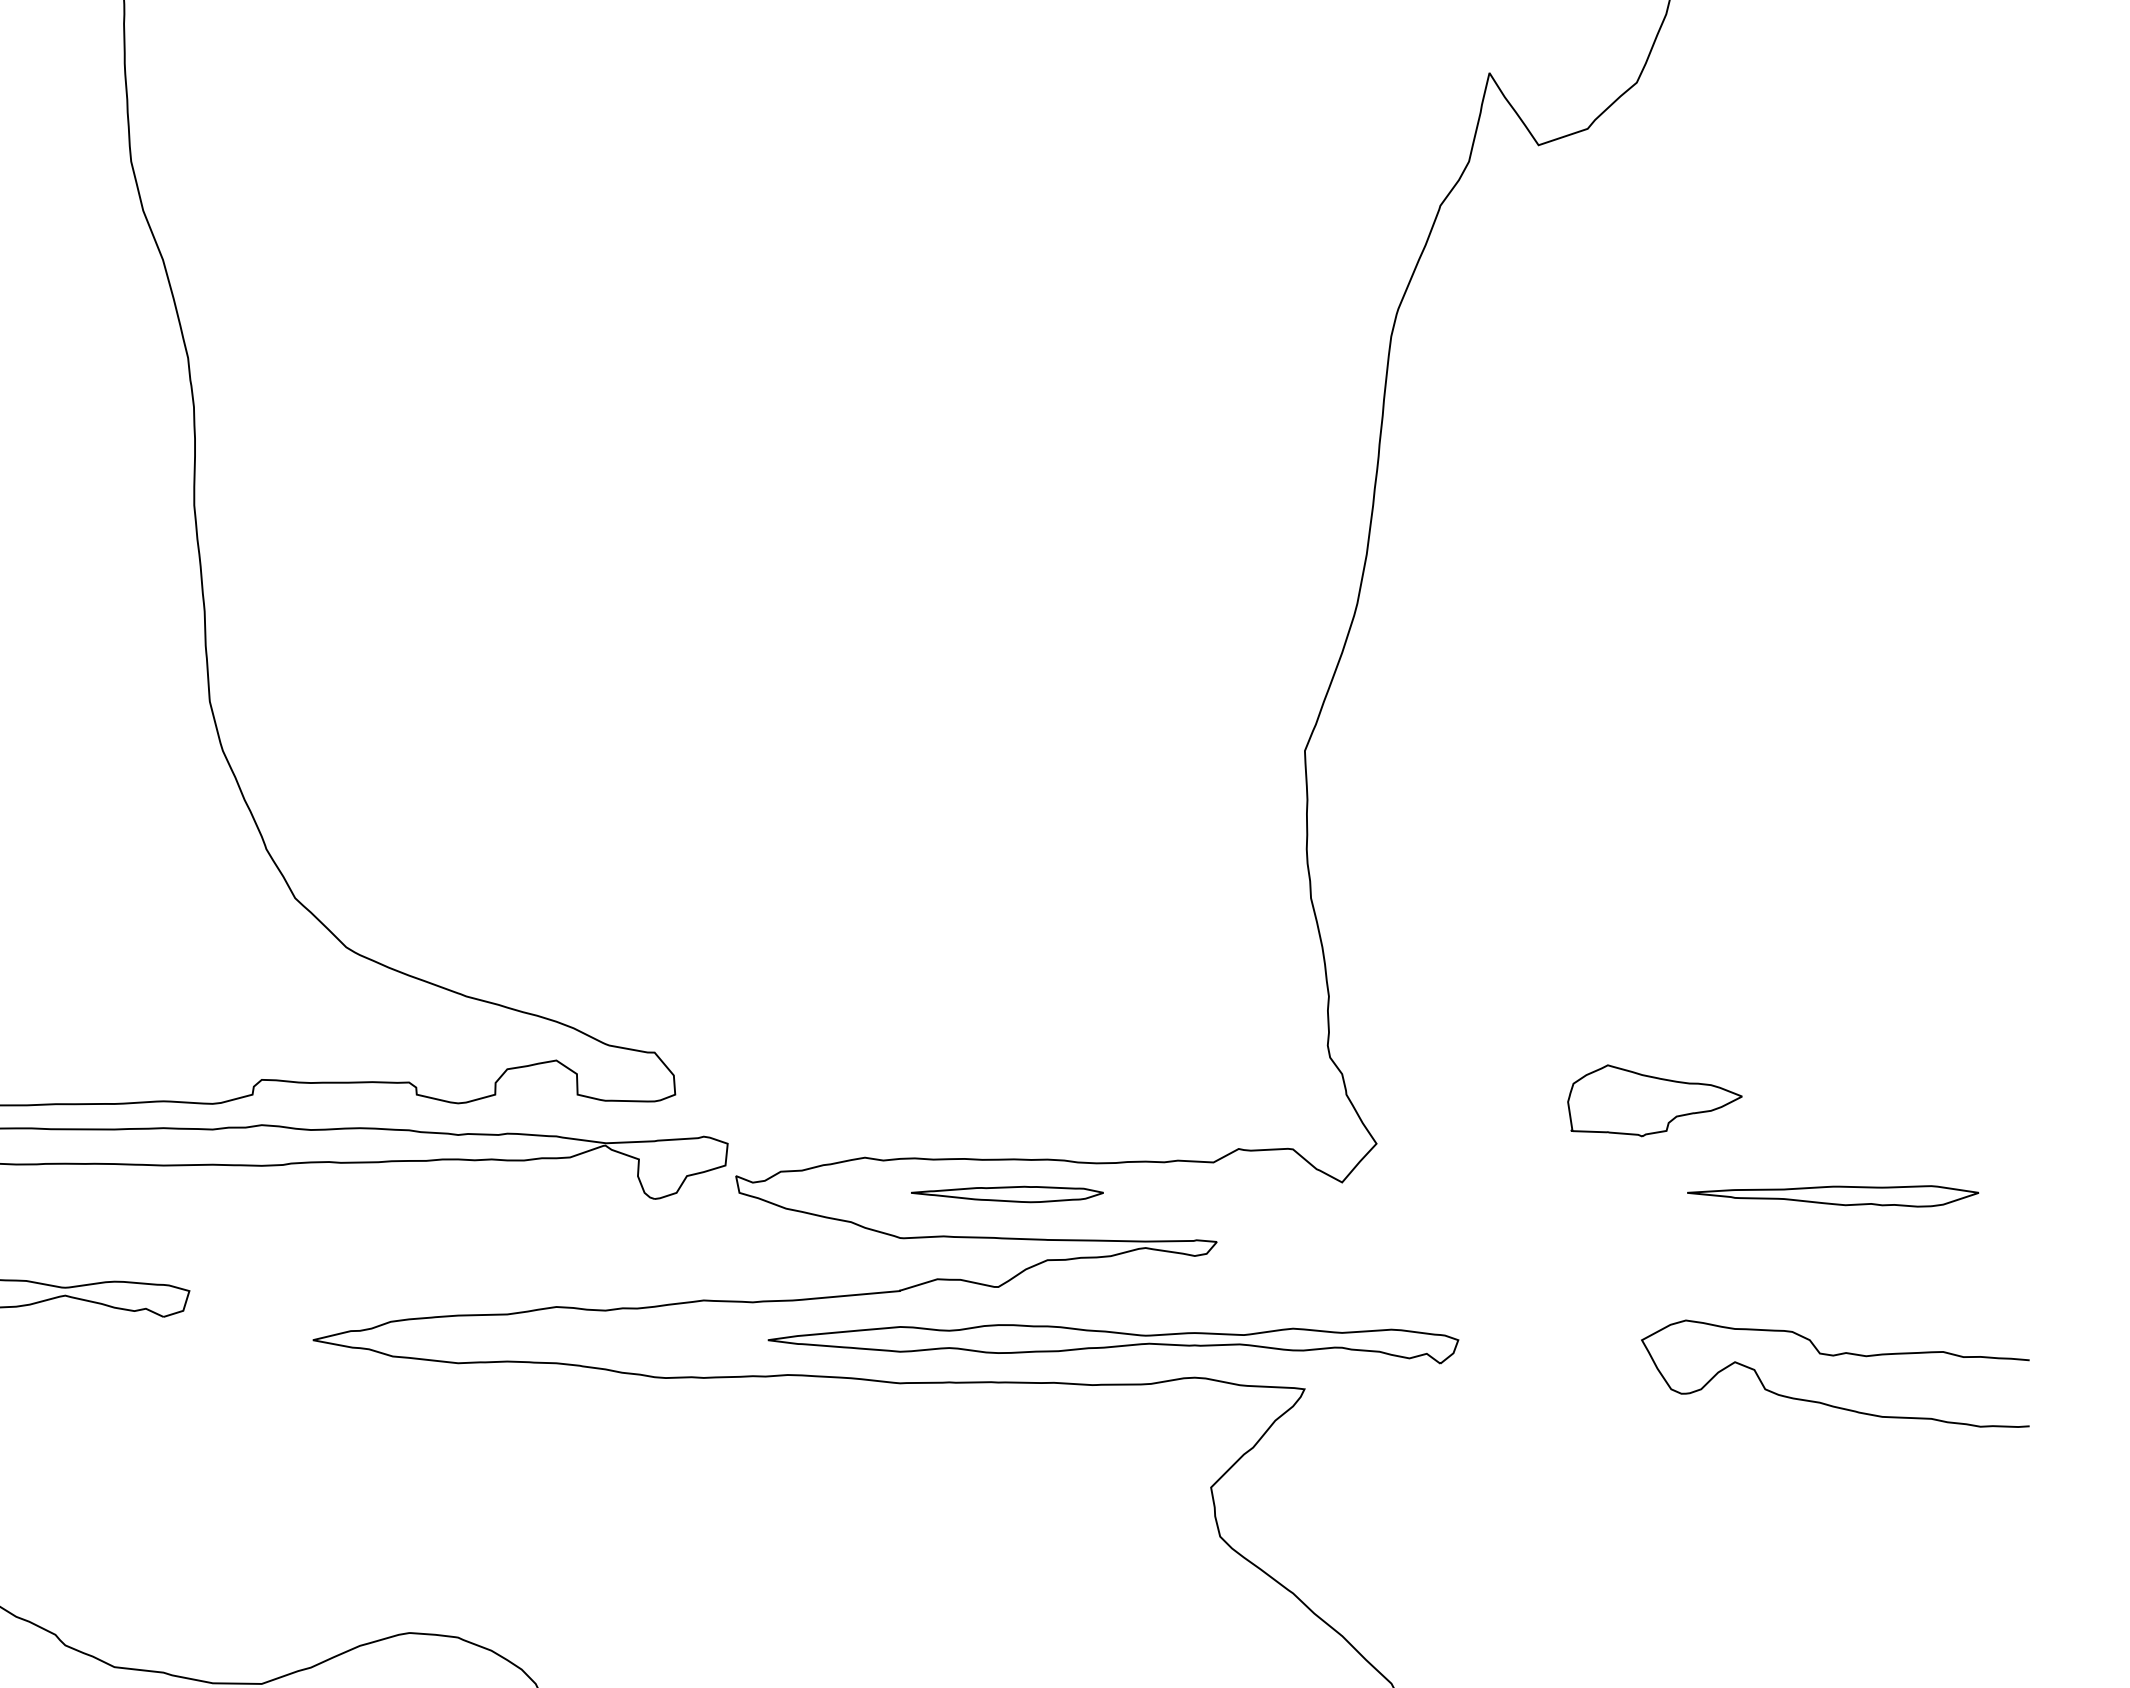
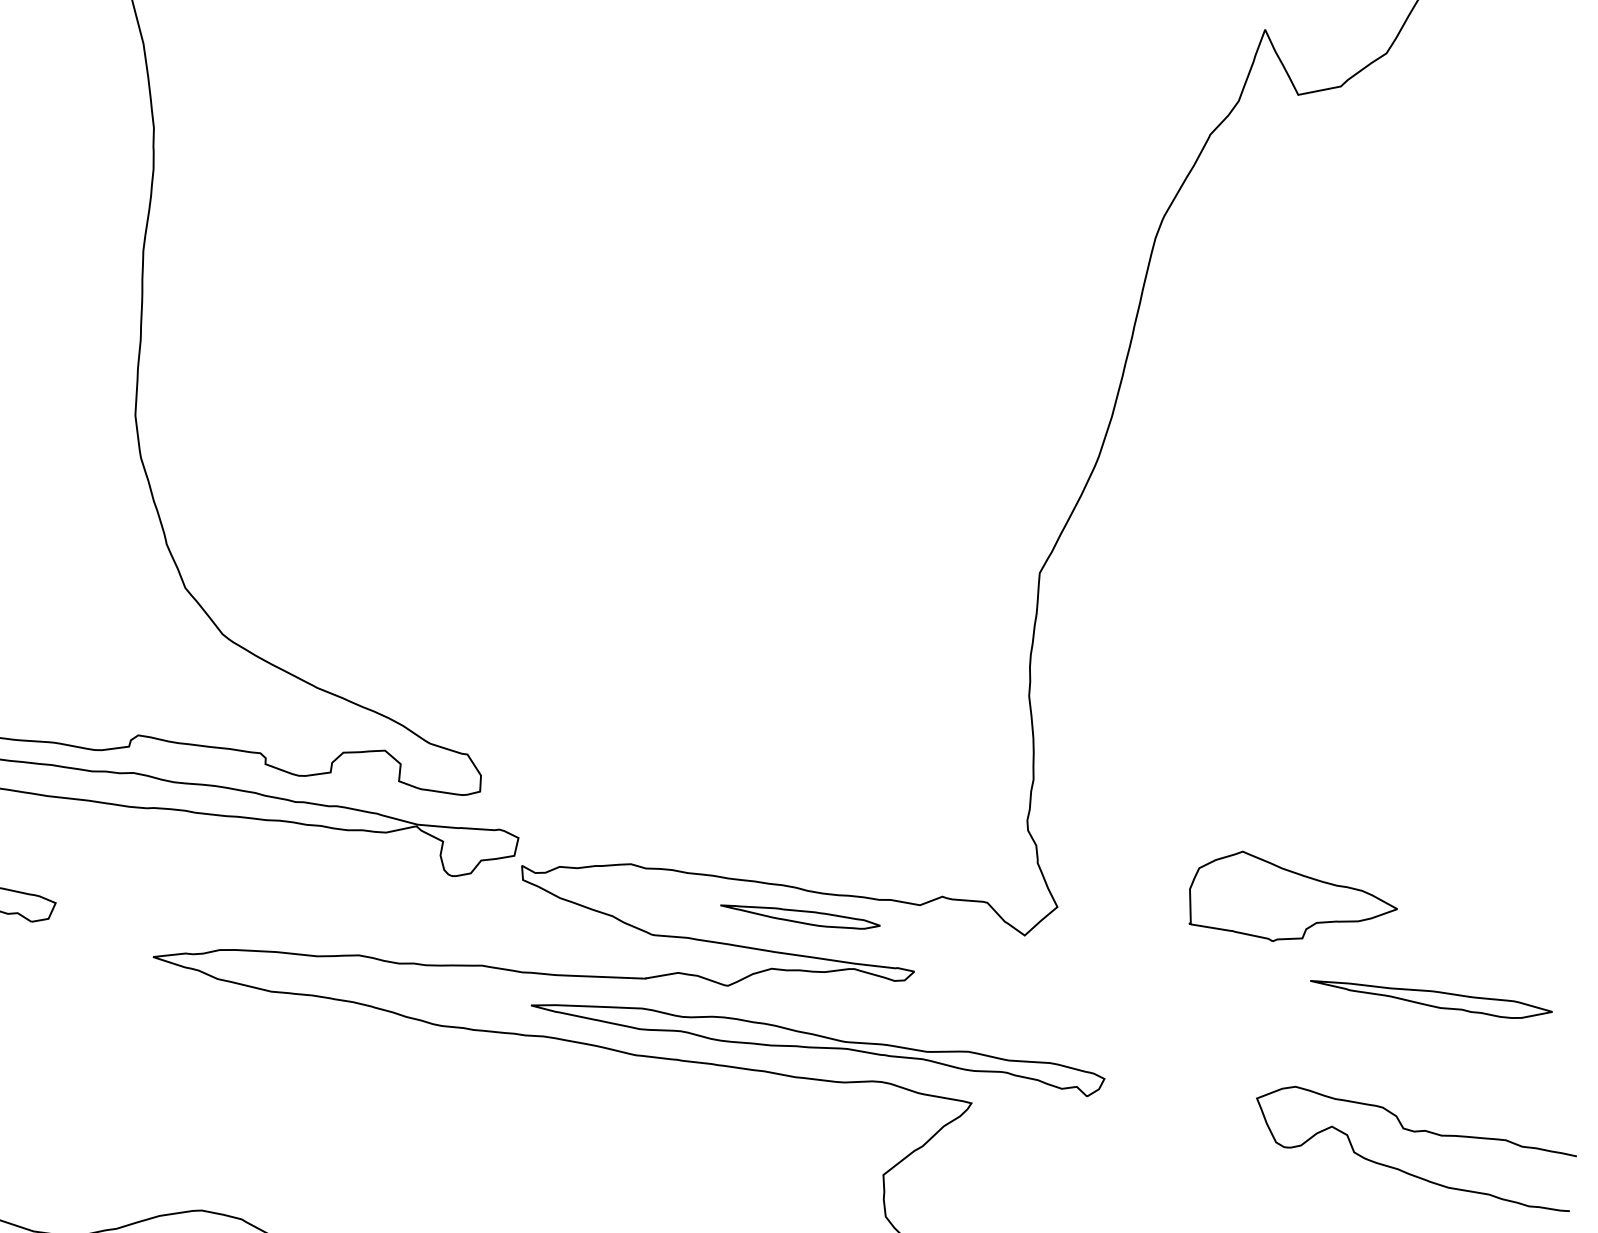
part: (1654, 1100) -> (1292, 900), size x1.43
part: (1007, 1194) -> (800, 916), moved

